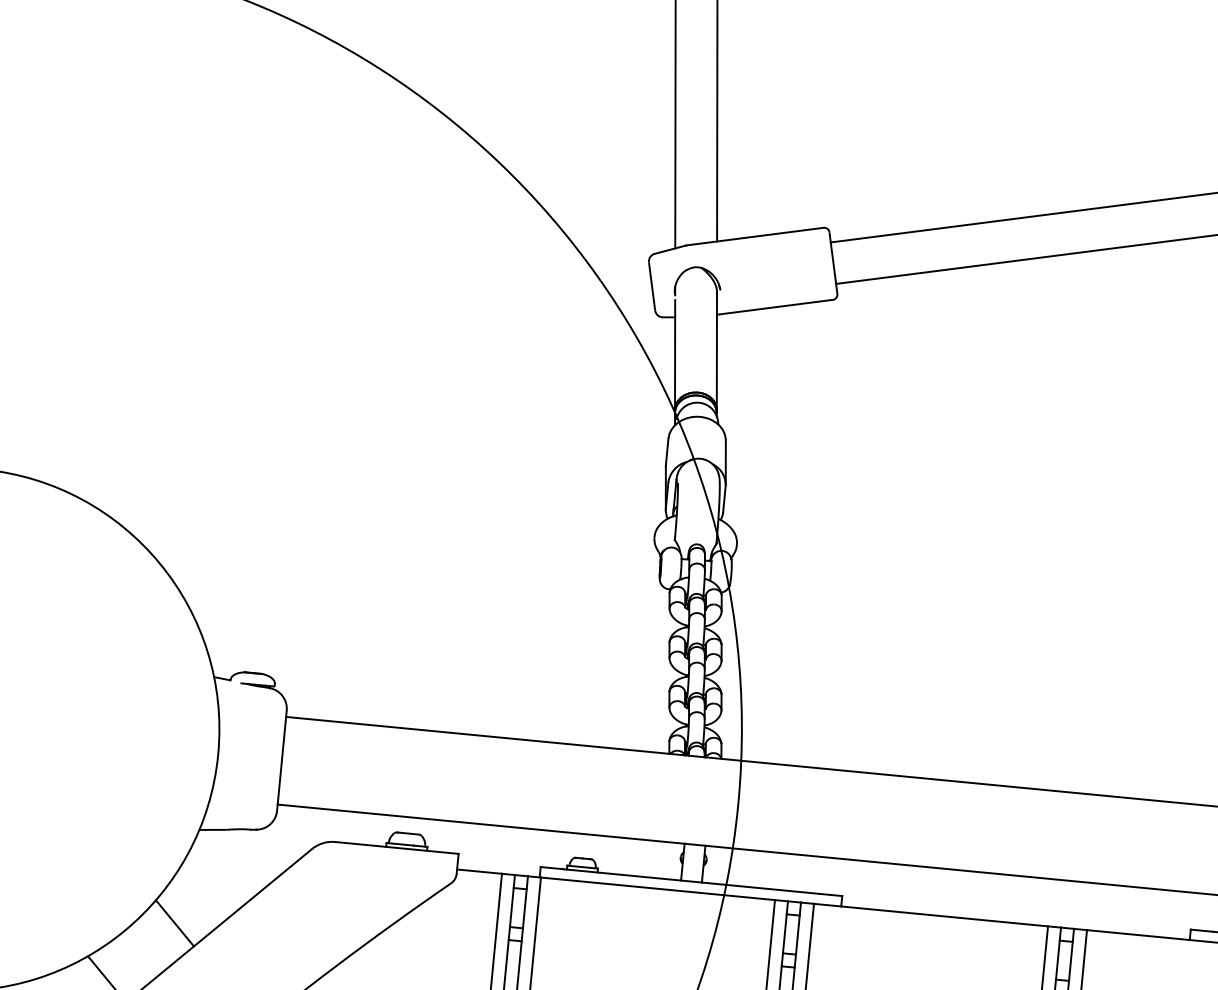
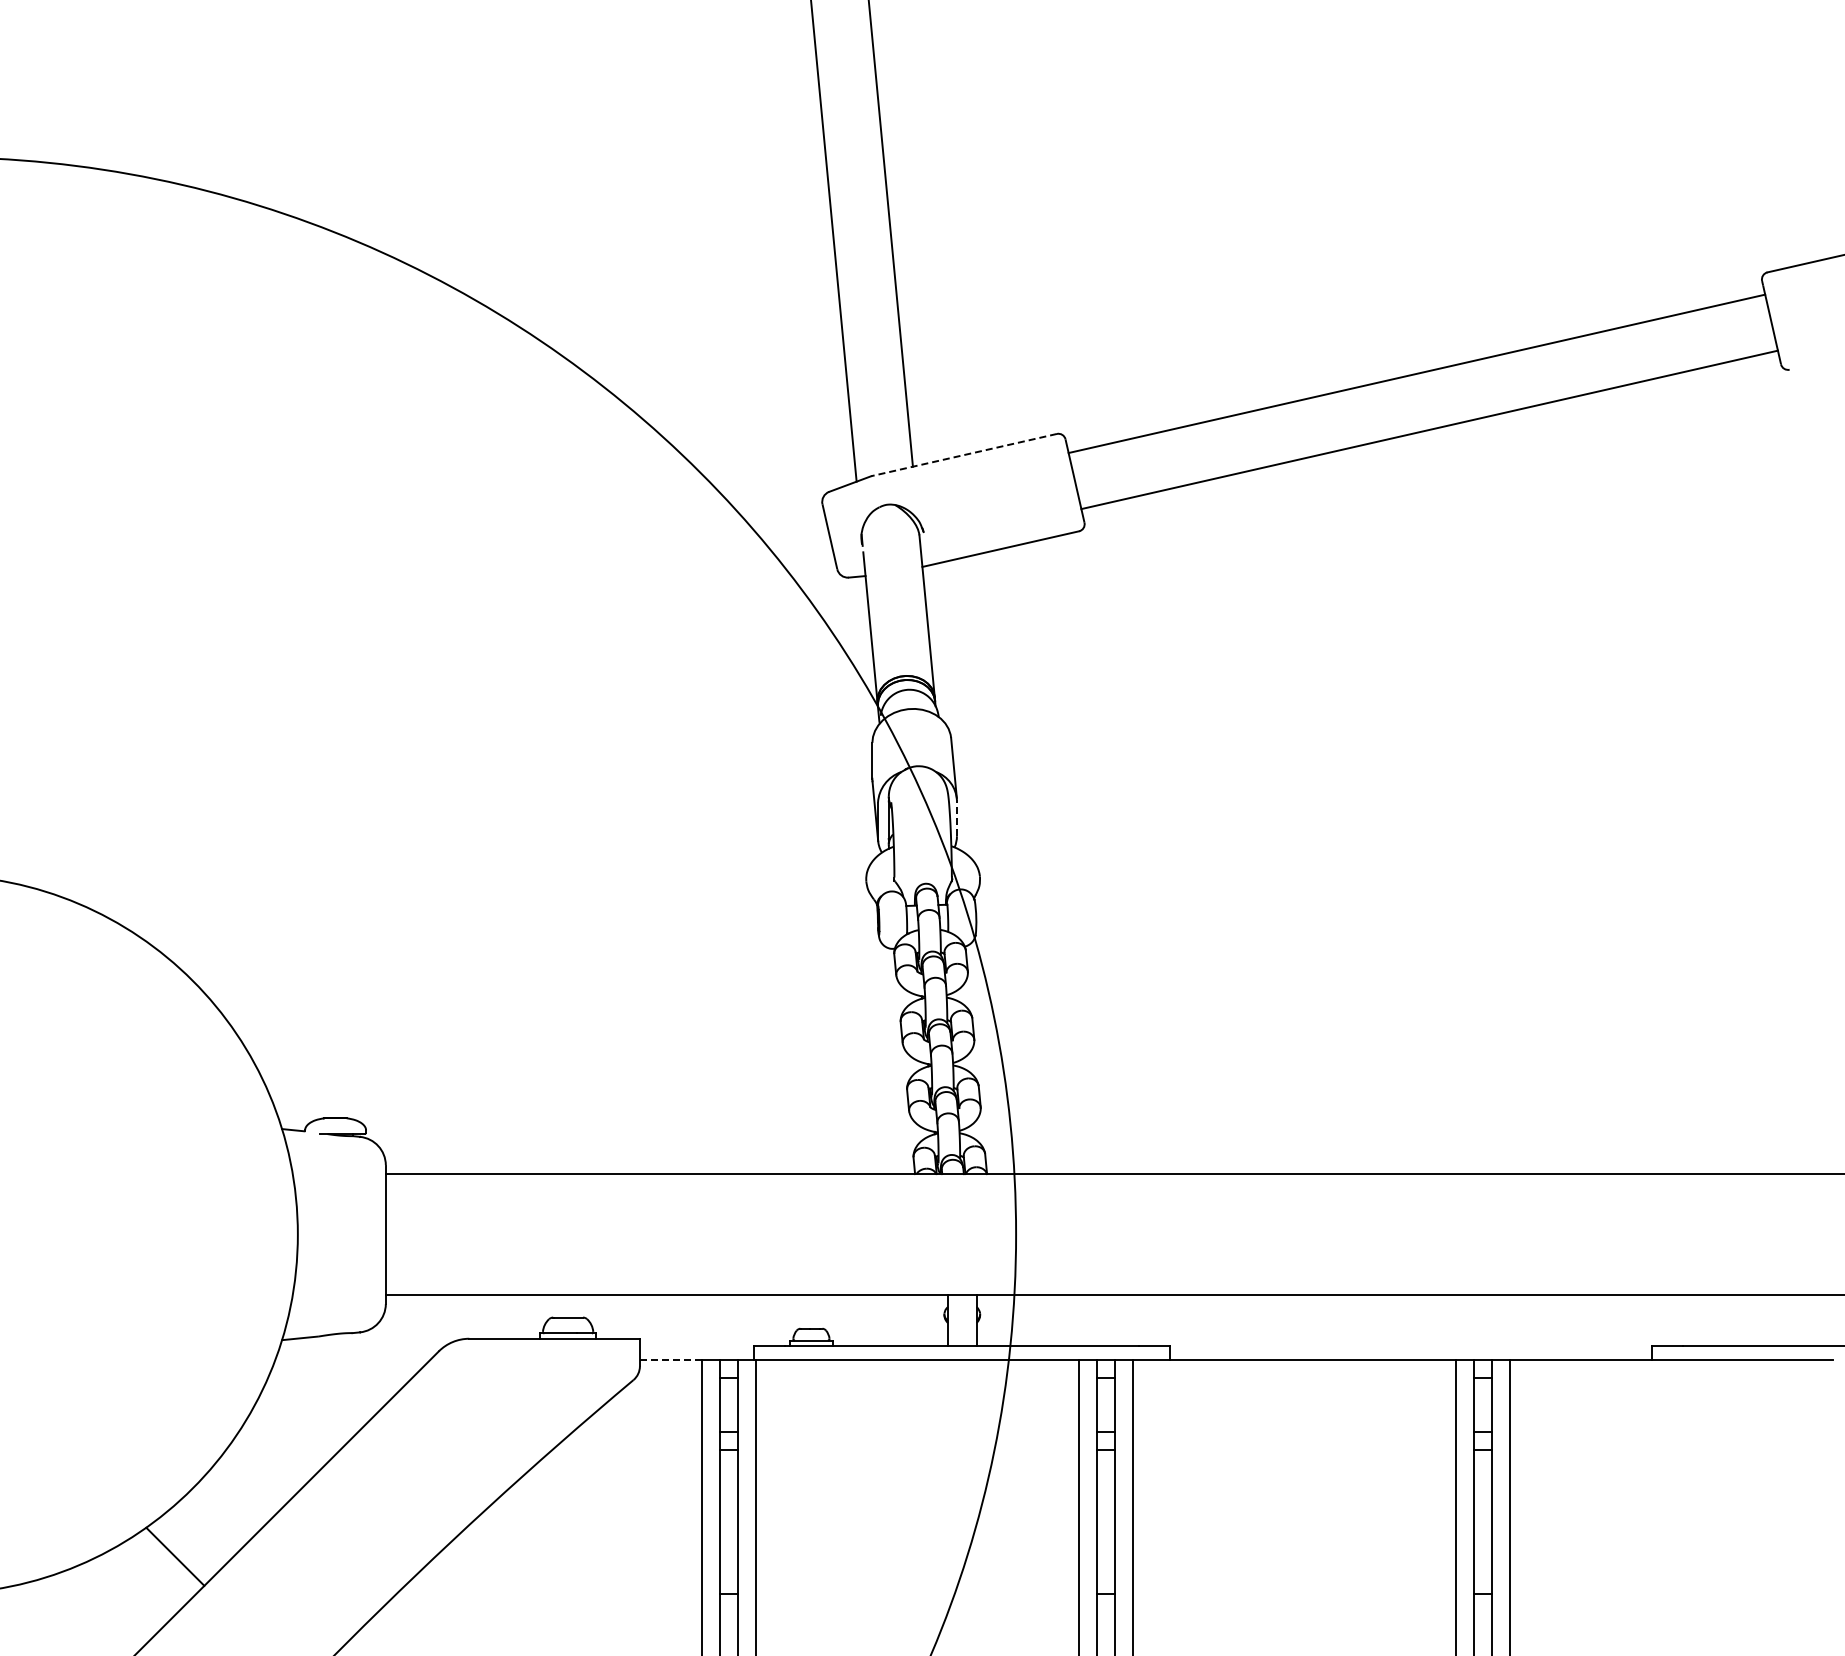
line: (754, 236) -> (963, 455), solid -> dashed
line: (724, 499) -> (956, 818), solid -> dashed
line: (479, 871) -> (670, 1360), solid -> dashed
line: (174, 923) -> (260, 1471), removed

